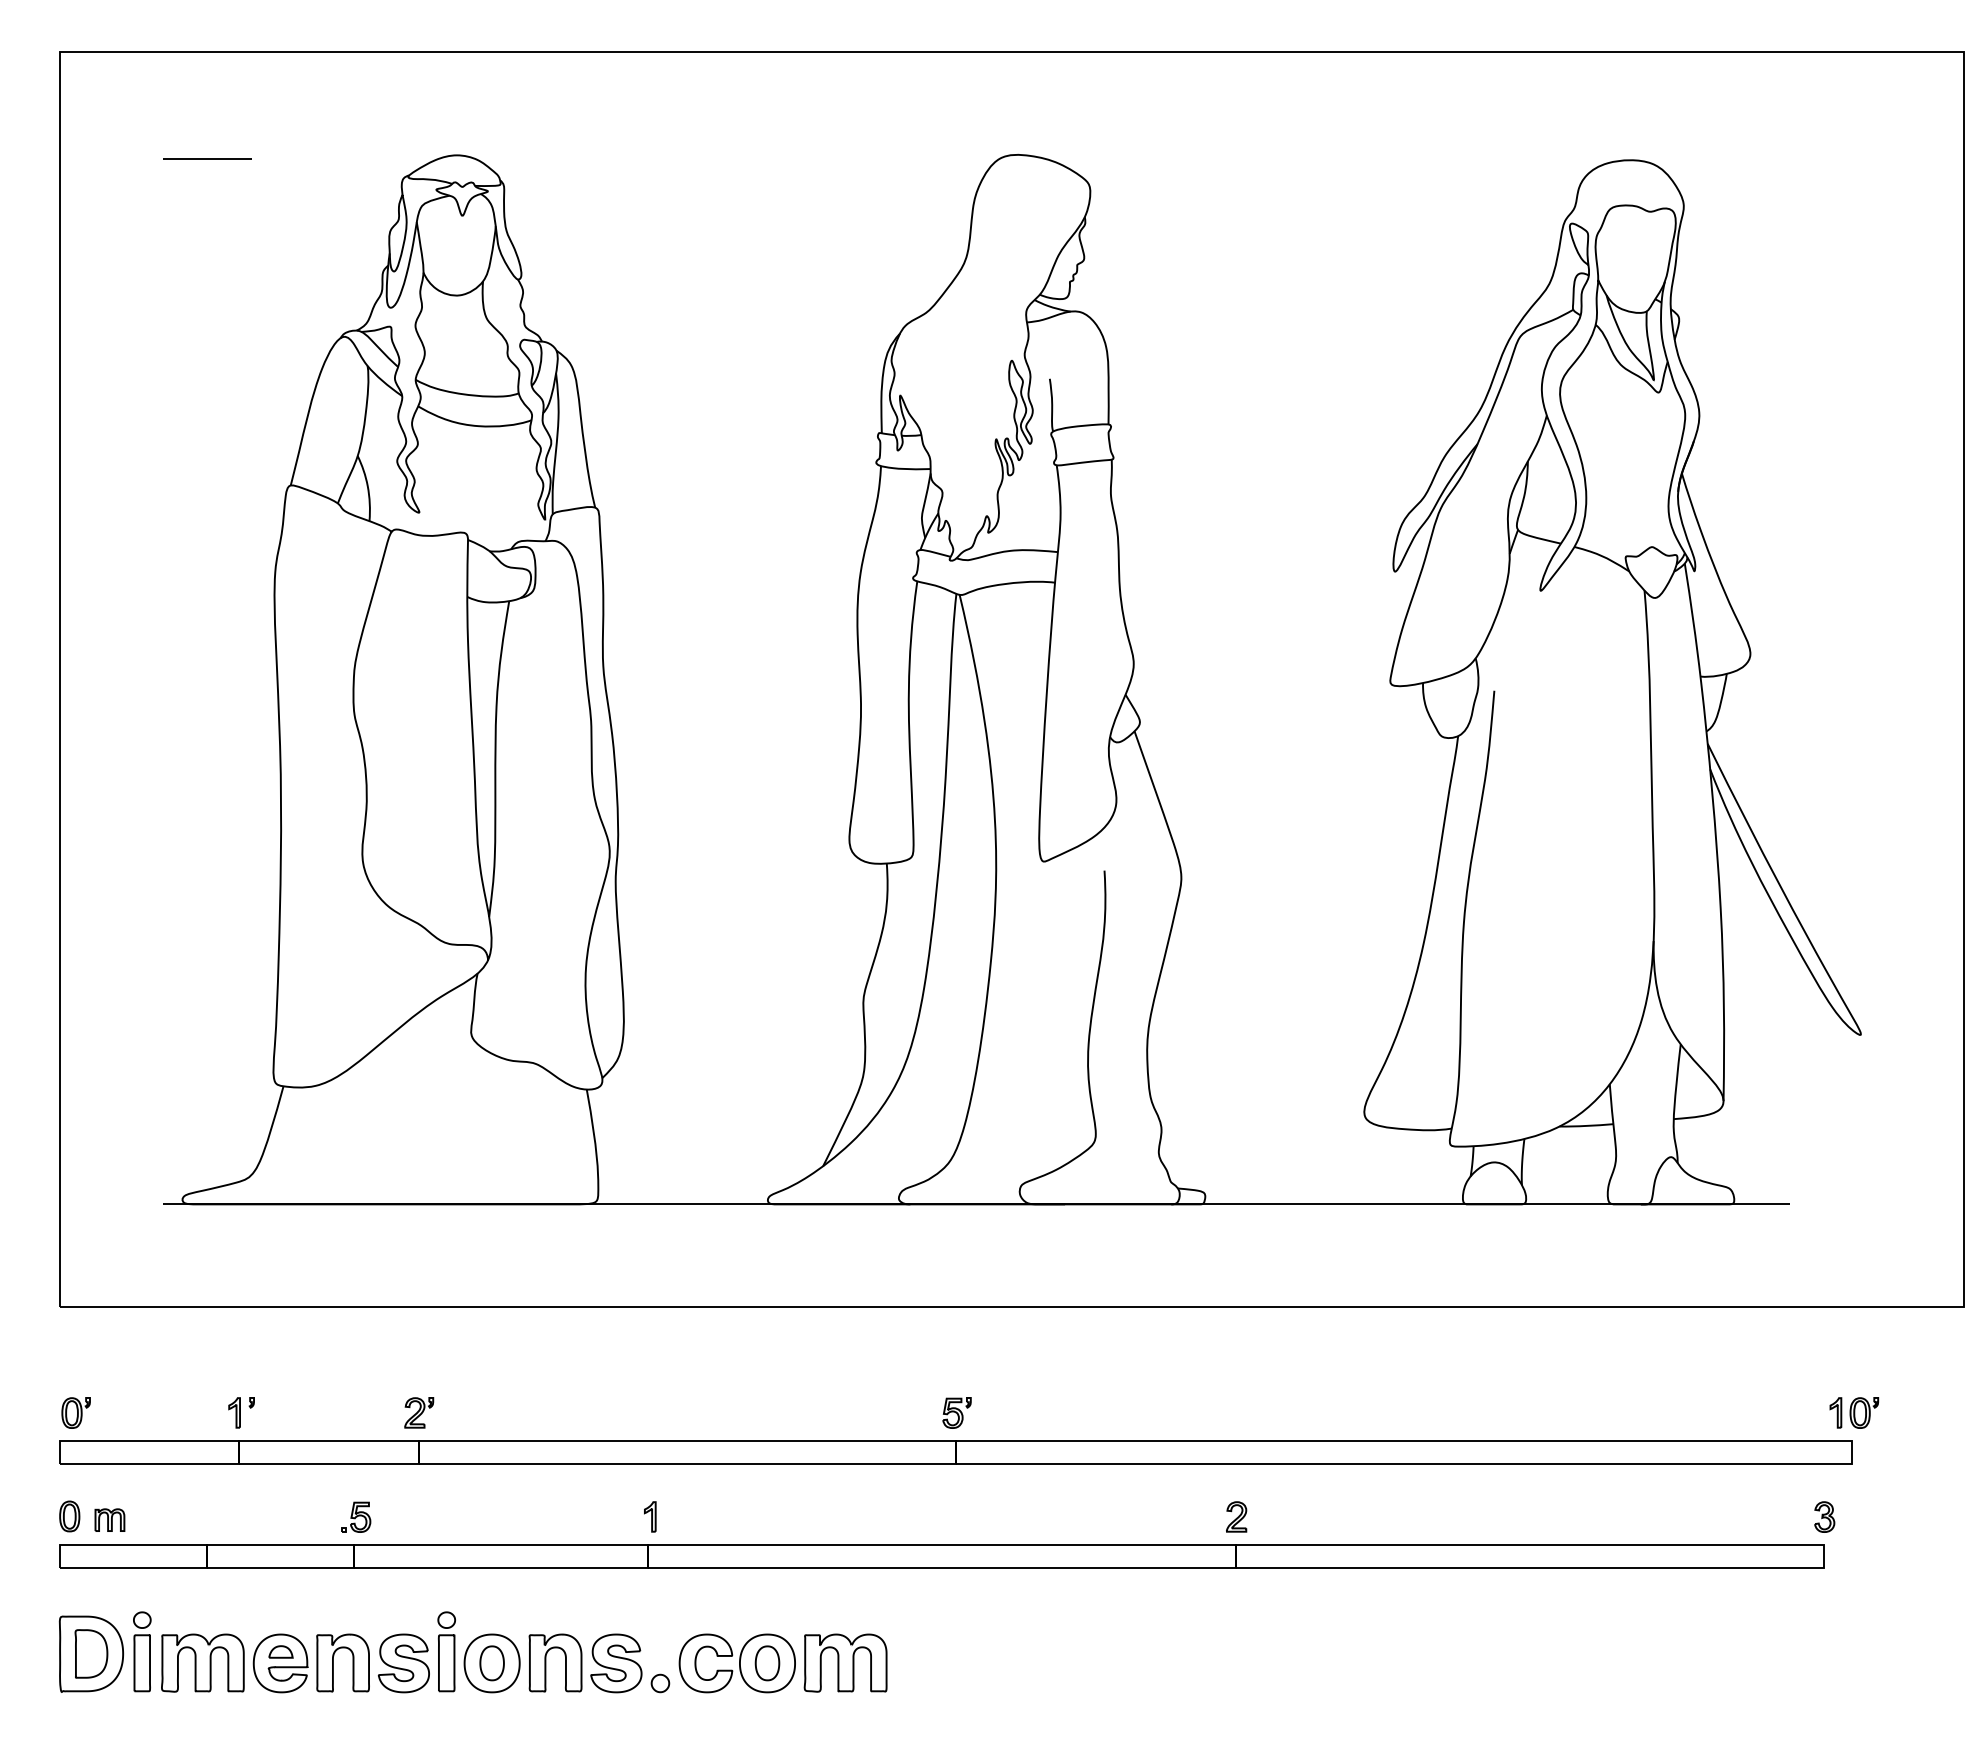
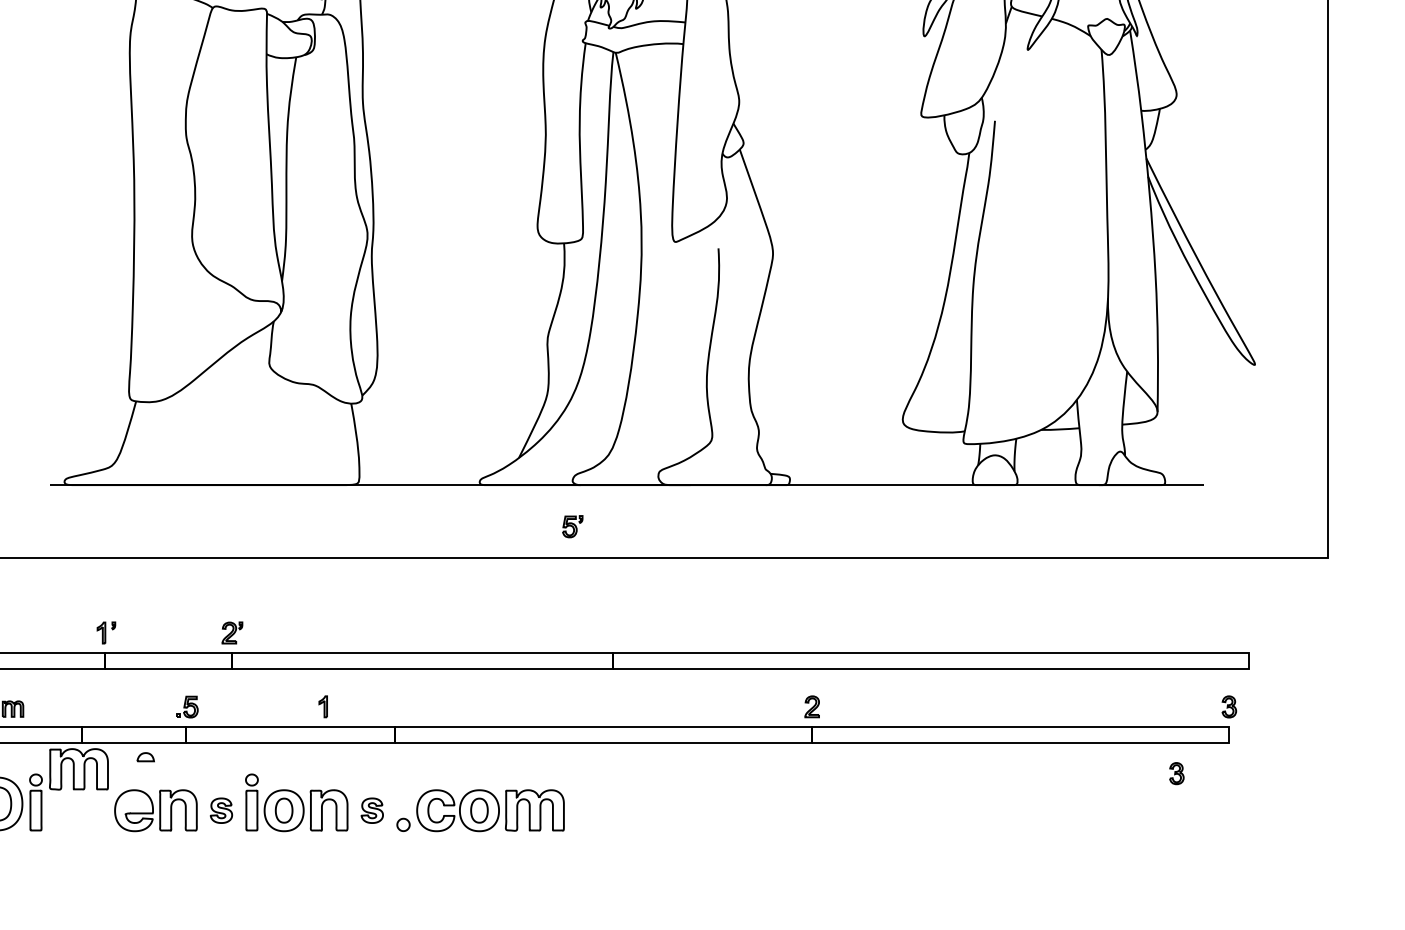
part: (956, 1412) -> (572, 526), moved
part: (1854, 1412) -> (1250, 632), removed
part: (650, 1516) -> (323, 706), moved
part: (1750, 1610) -> (1176, 773), added
part: (280, 1651) -> (145, 756), moved
part: (202, 1662) -> (78, 768), moved
part: (403, 1663) -> (221, 810), size x0.6
part: (616, 1663) -> (372, 810), size x0.6

